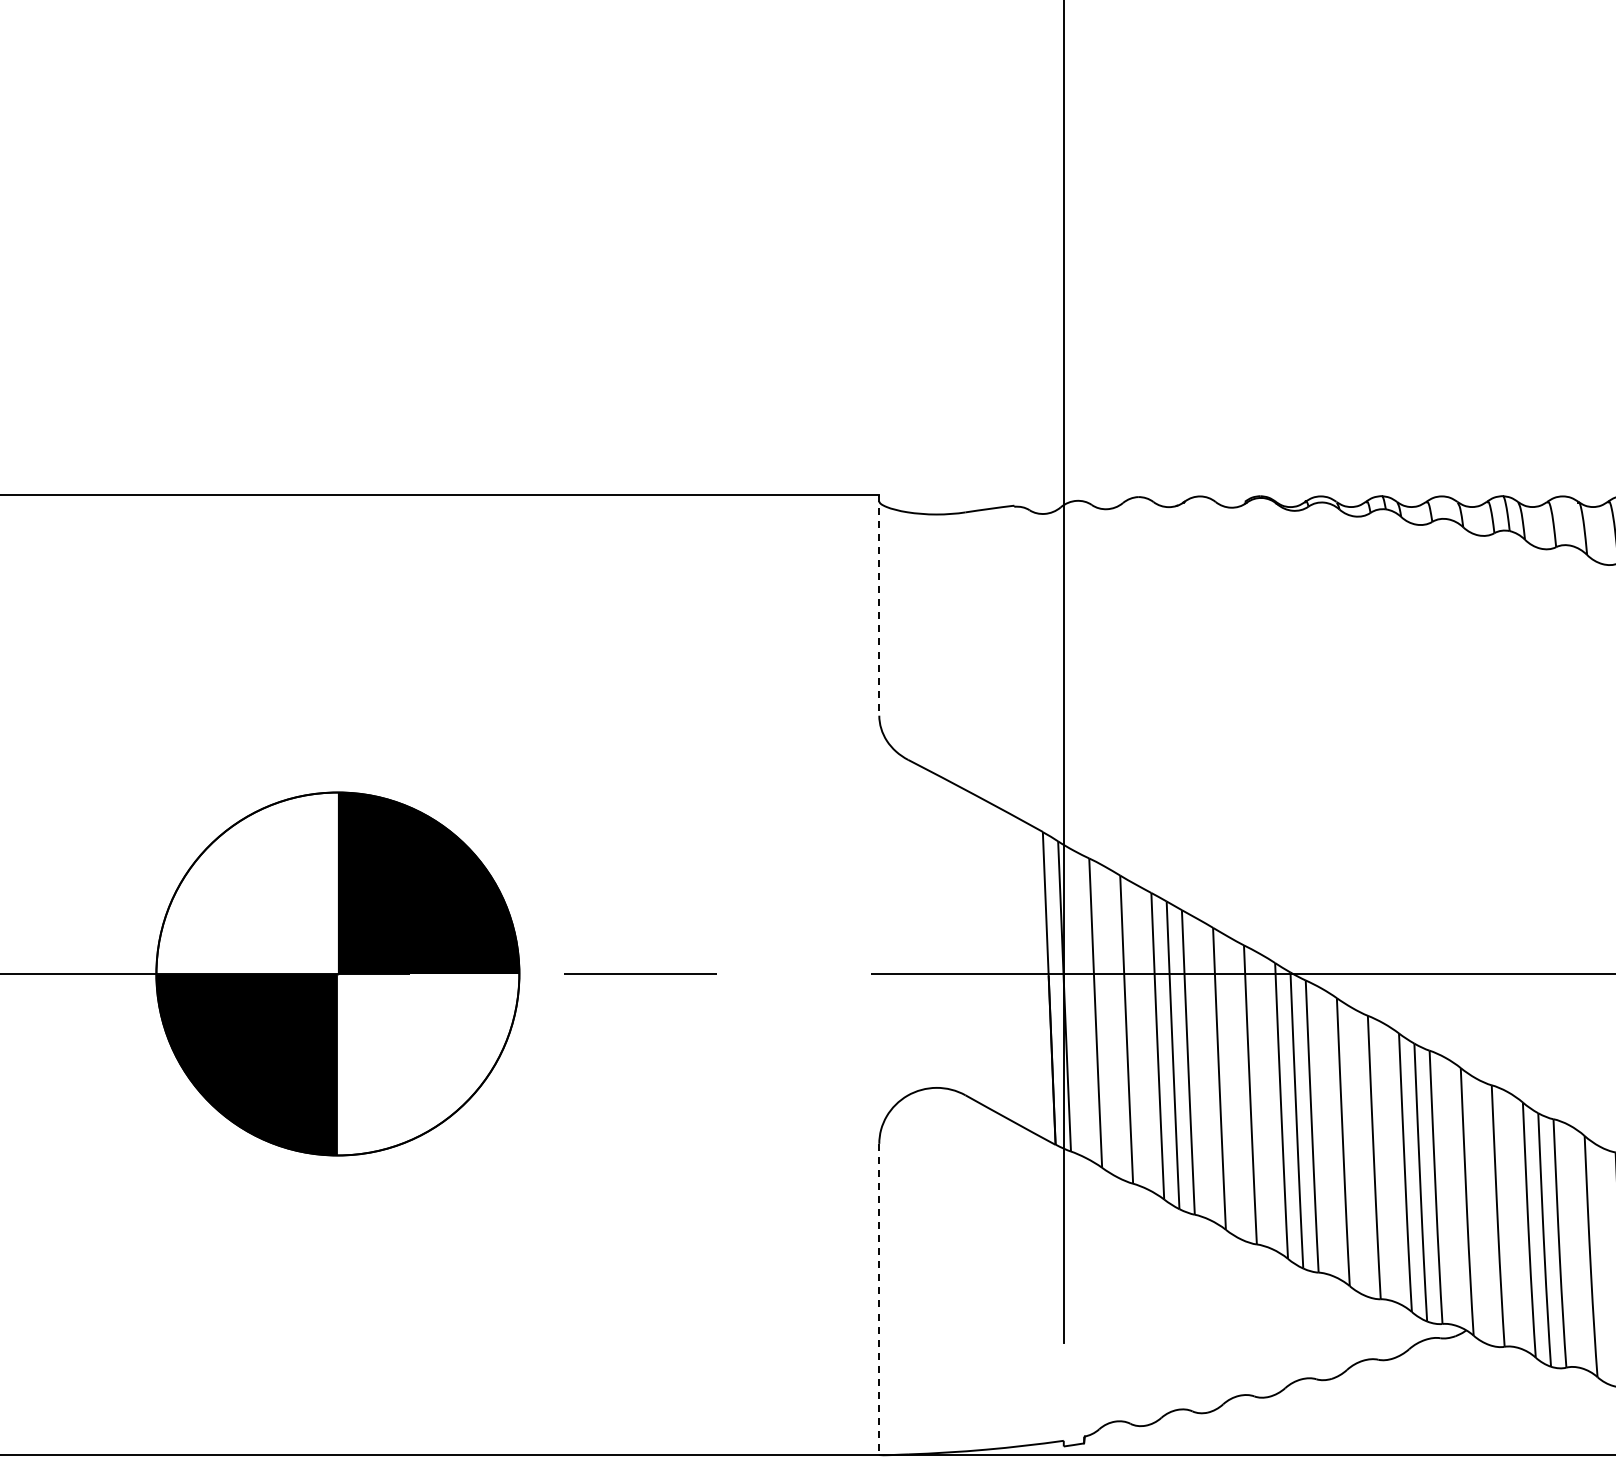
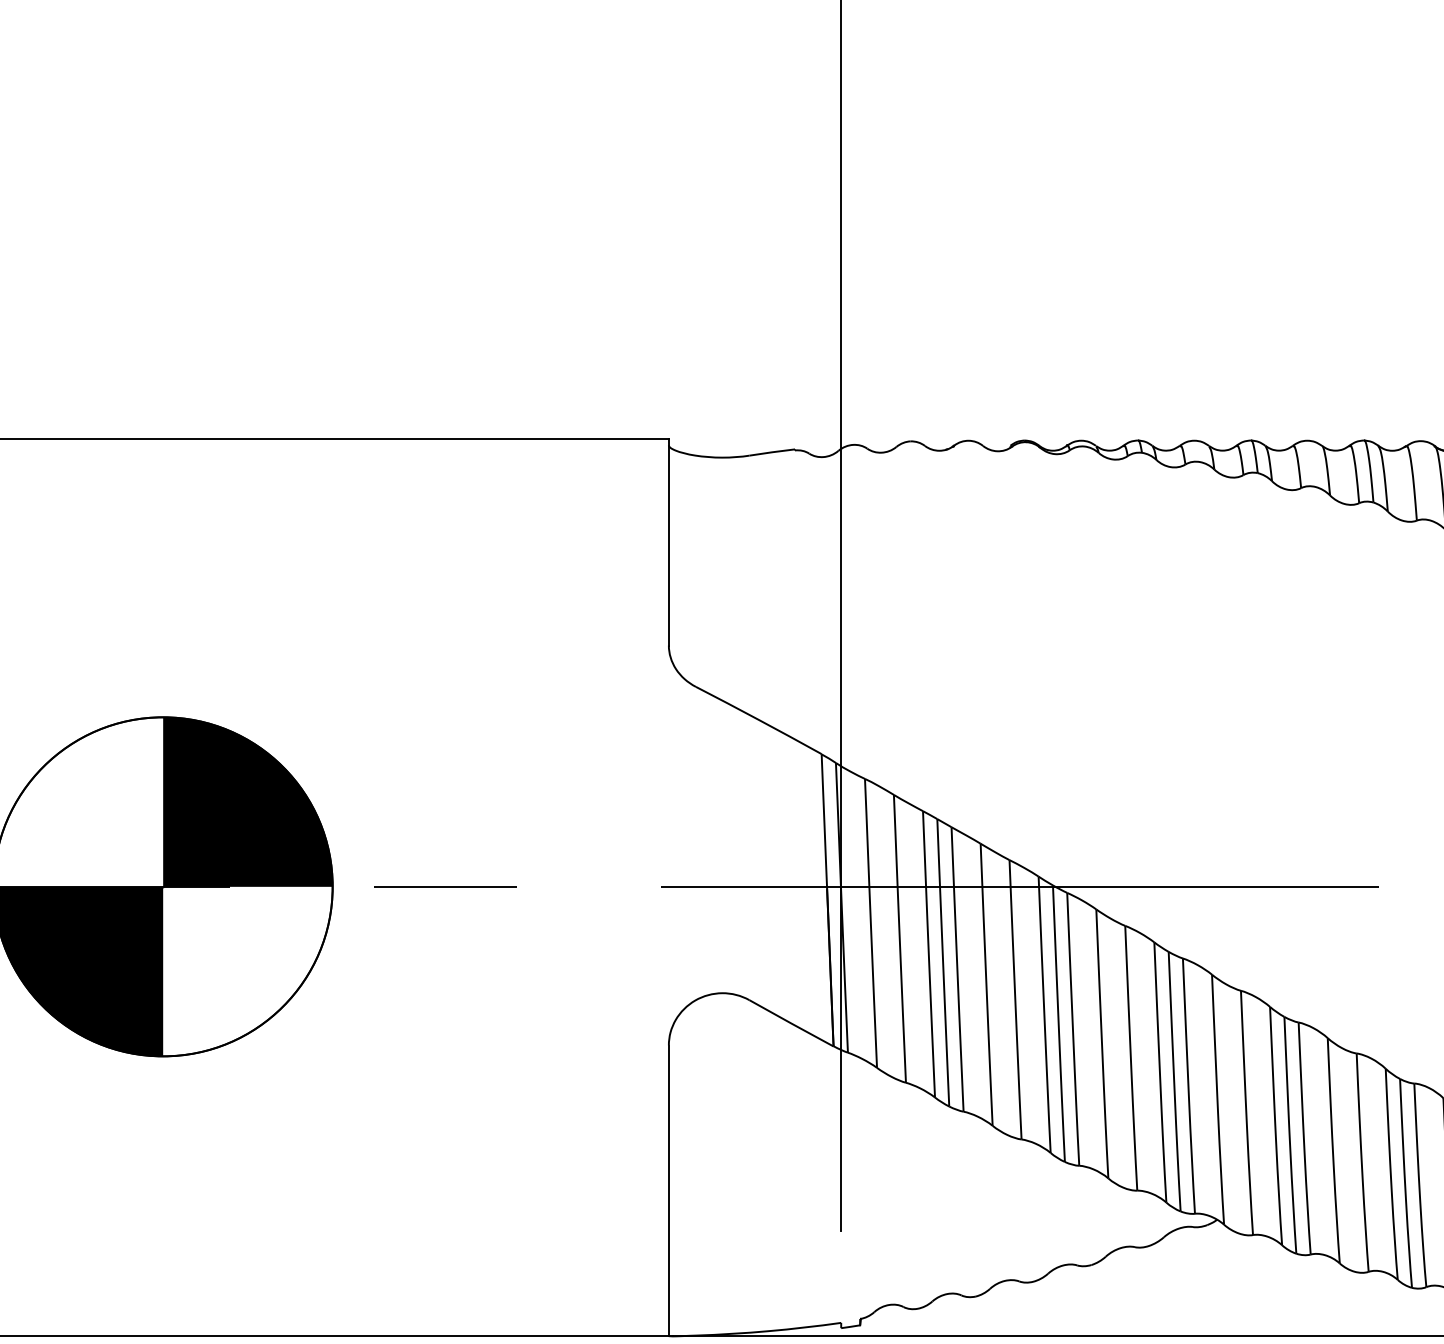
line: (879, 605) -> (669, 542), dashed -> solid
line: (879, 1299) -> (669, 1190), dashed -> solid

